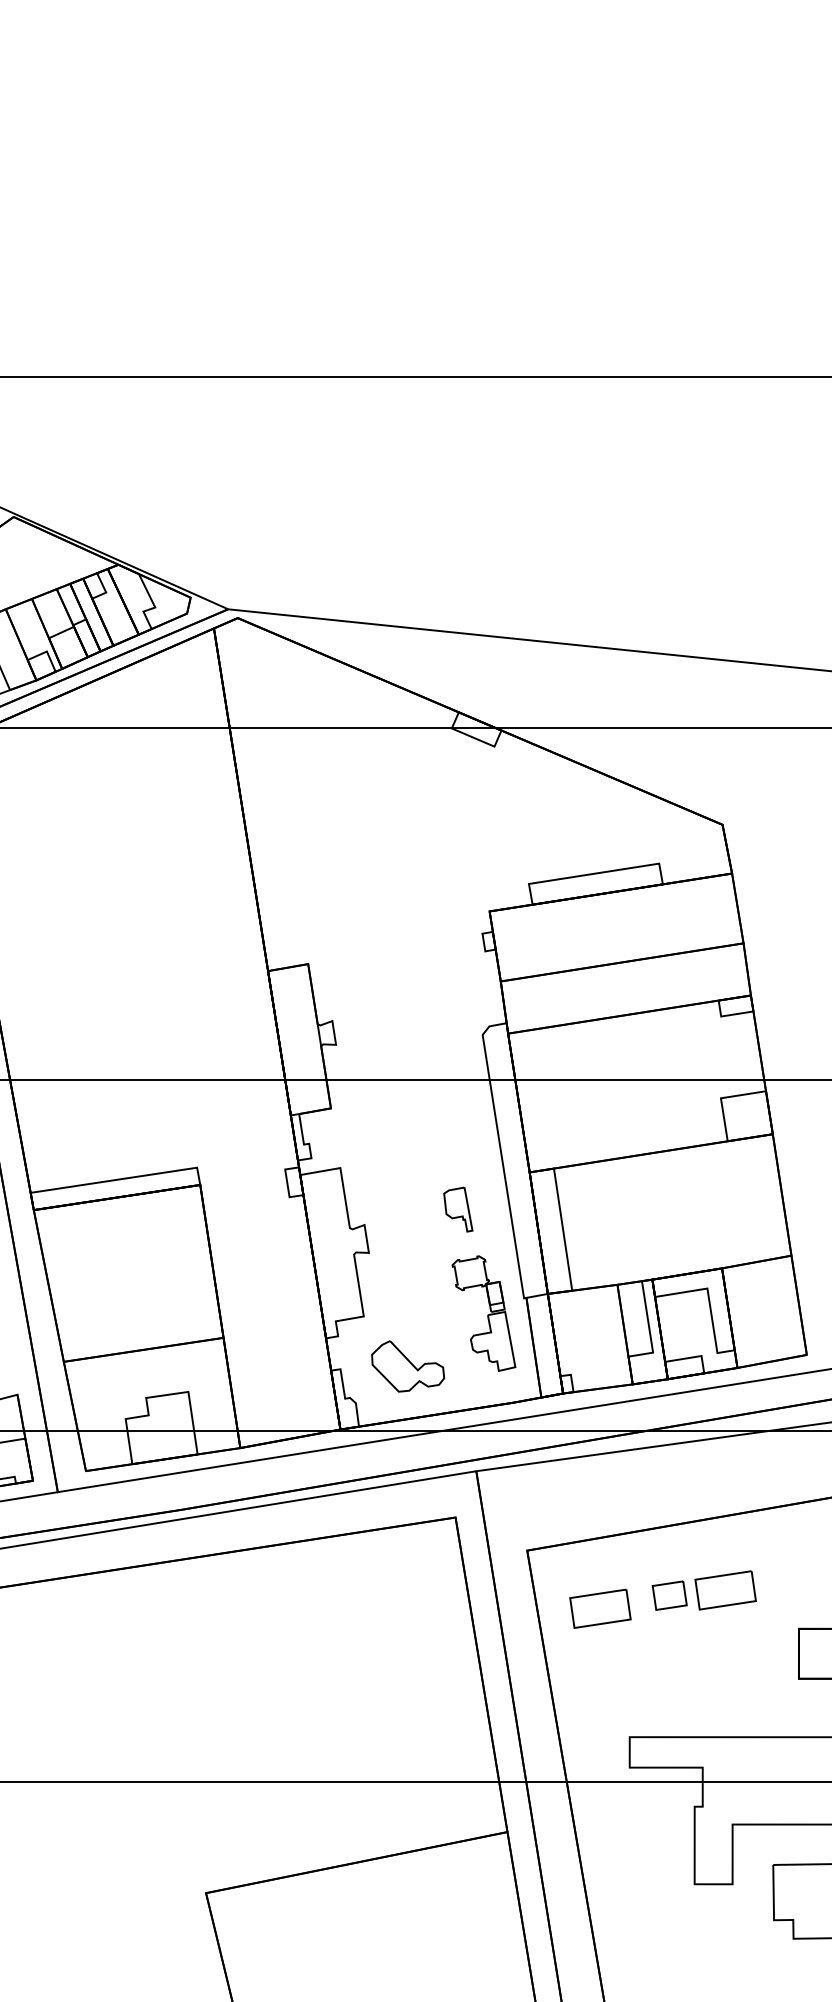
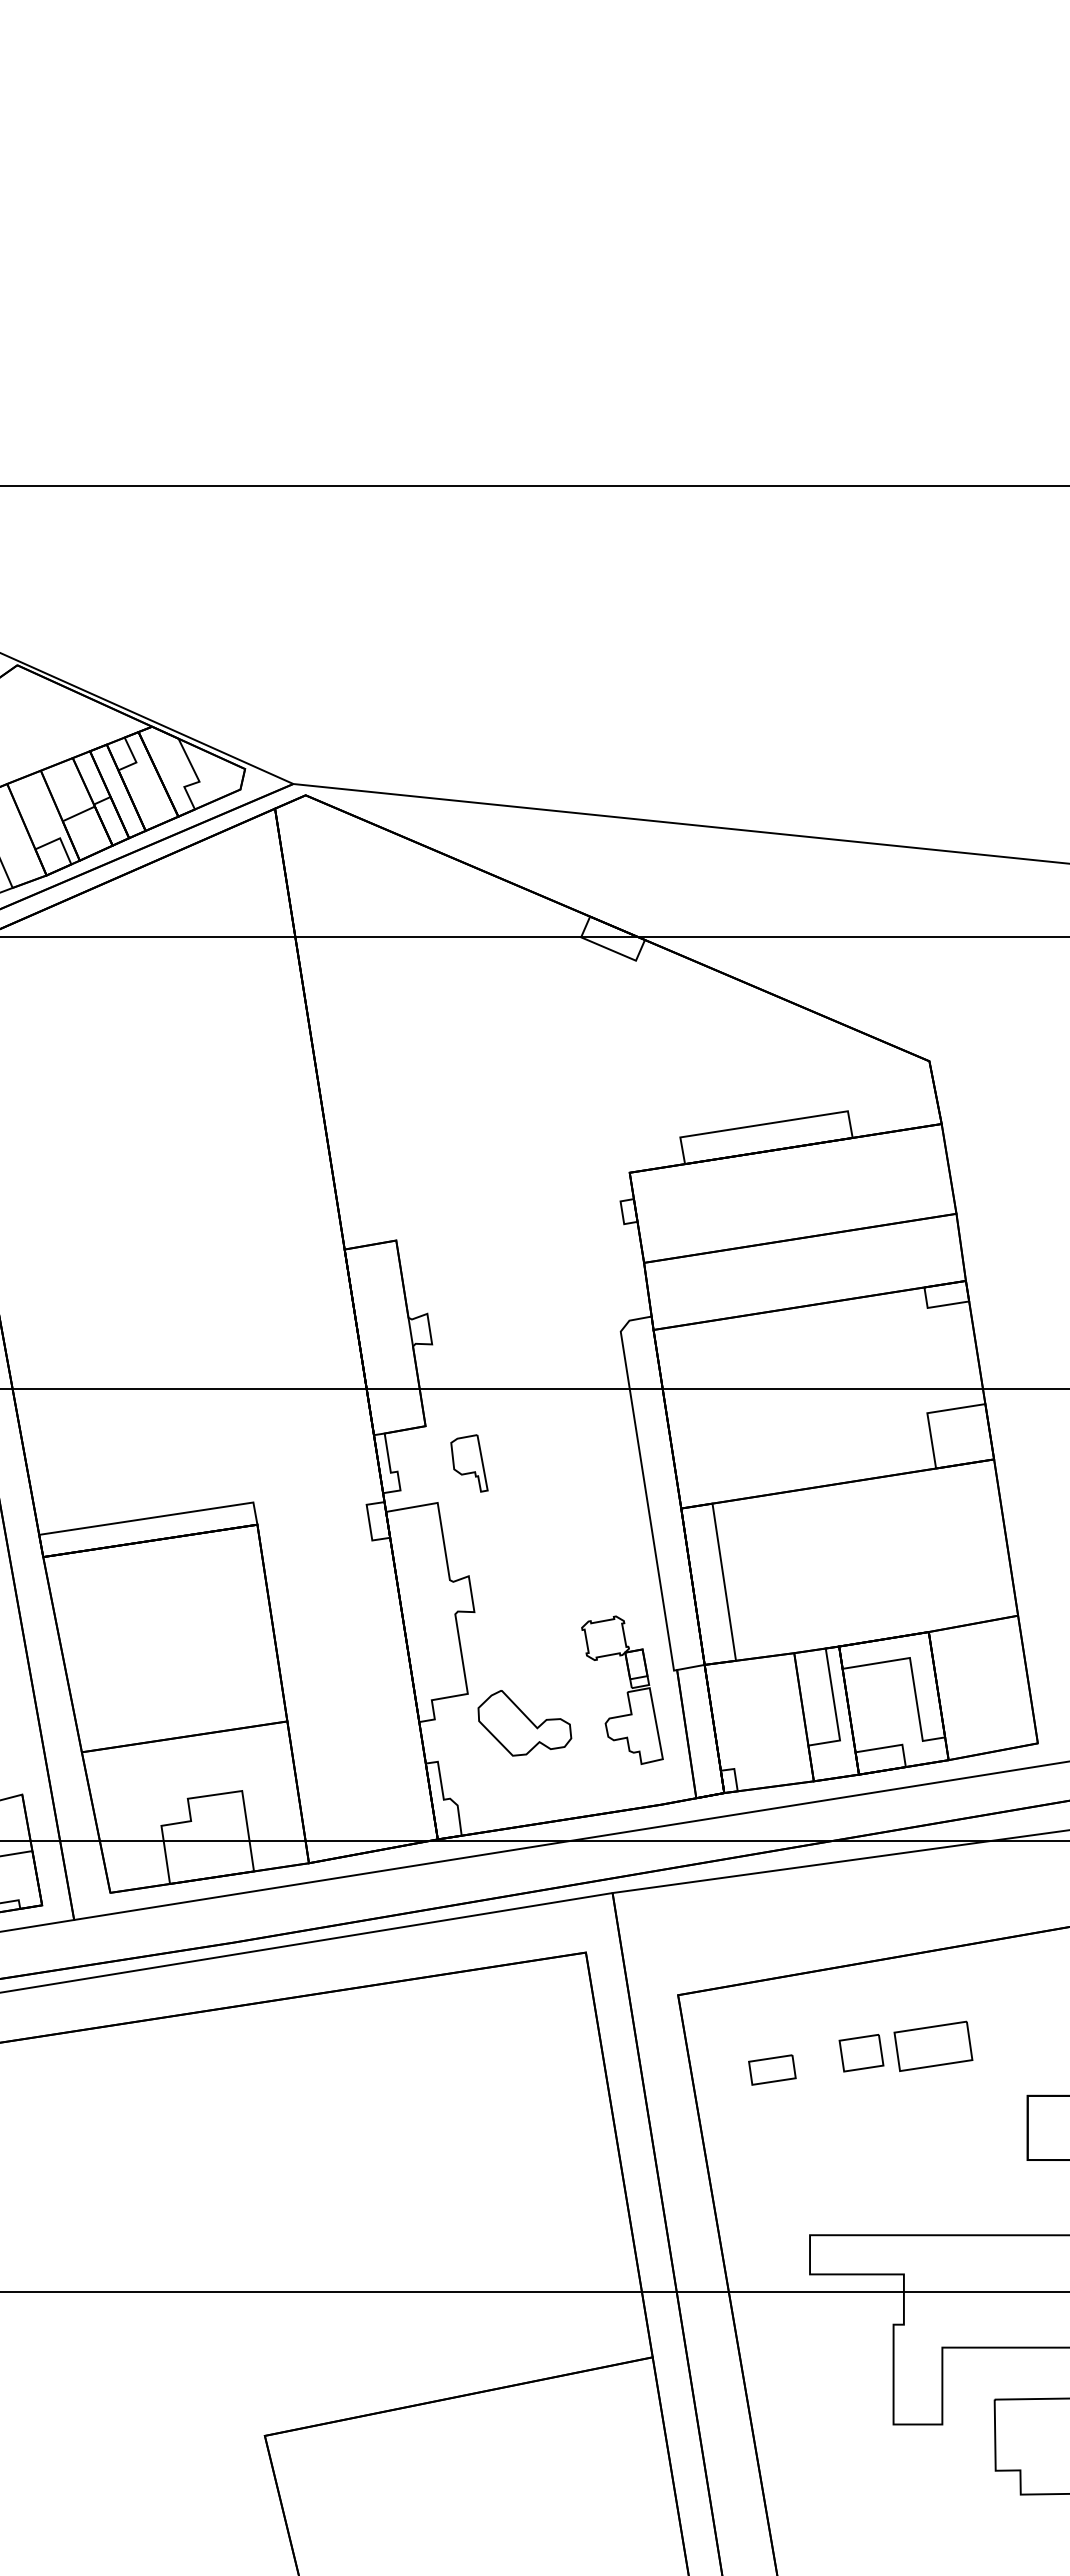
part: (458, 1209) -> (469, 1463), moved
part: (407, 1366) -> (524, 1723), moved
part: (600, 1608) -> (772, 2069), size x0.6

